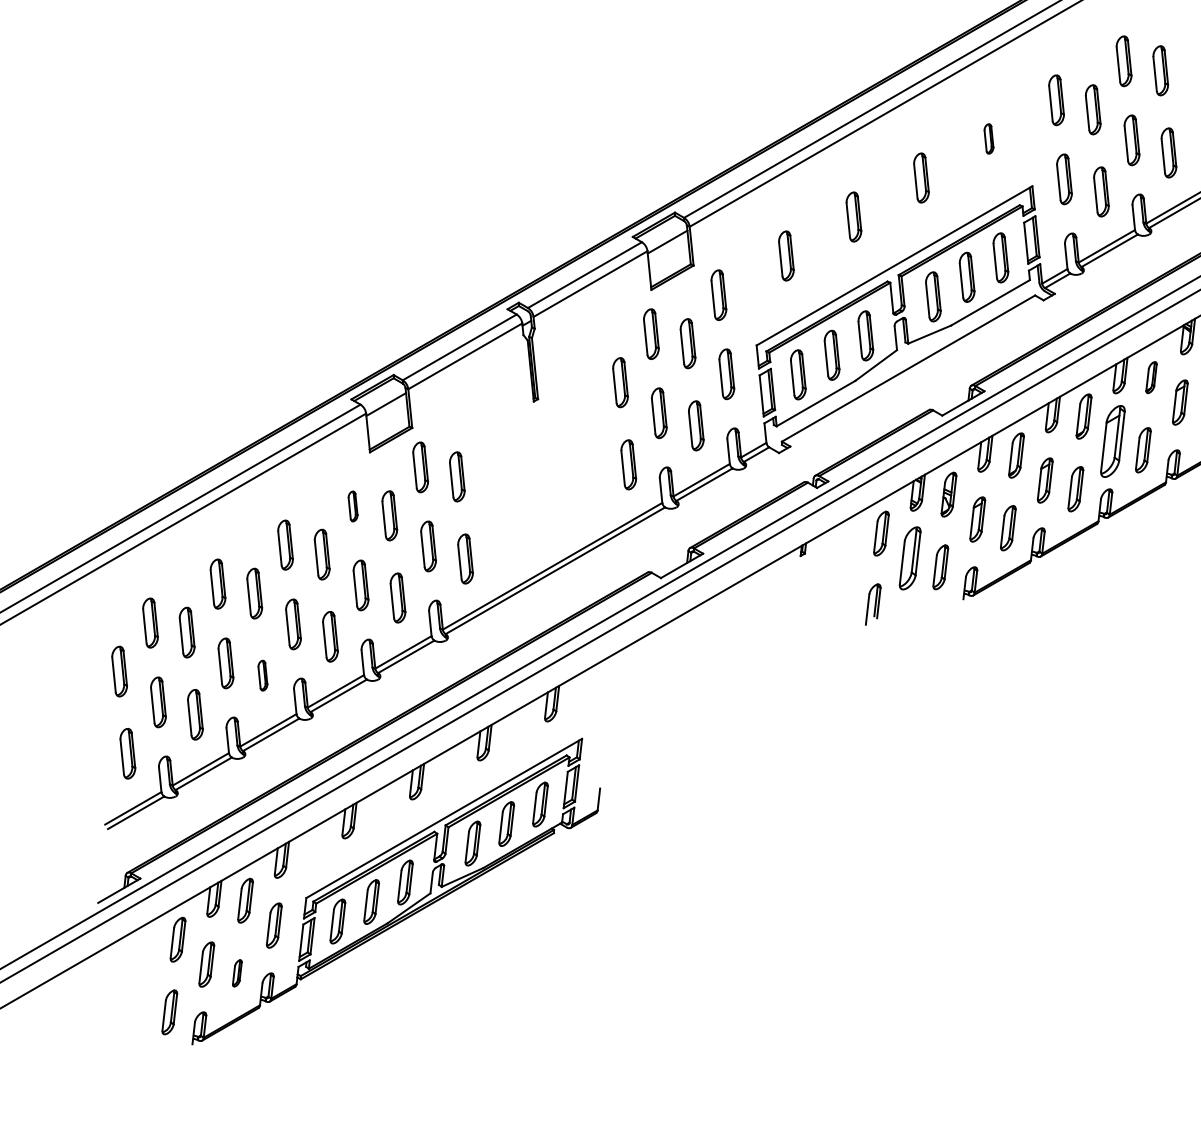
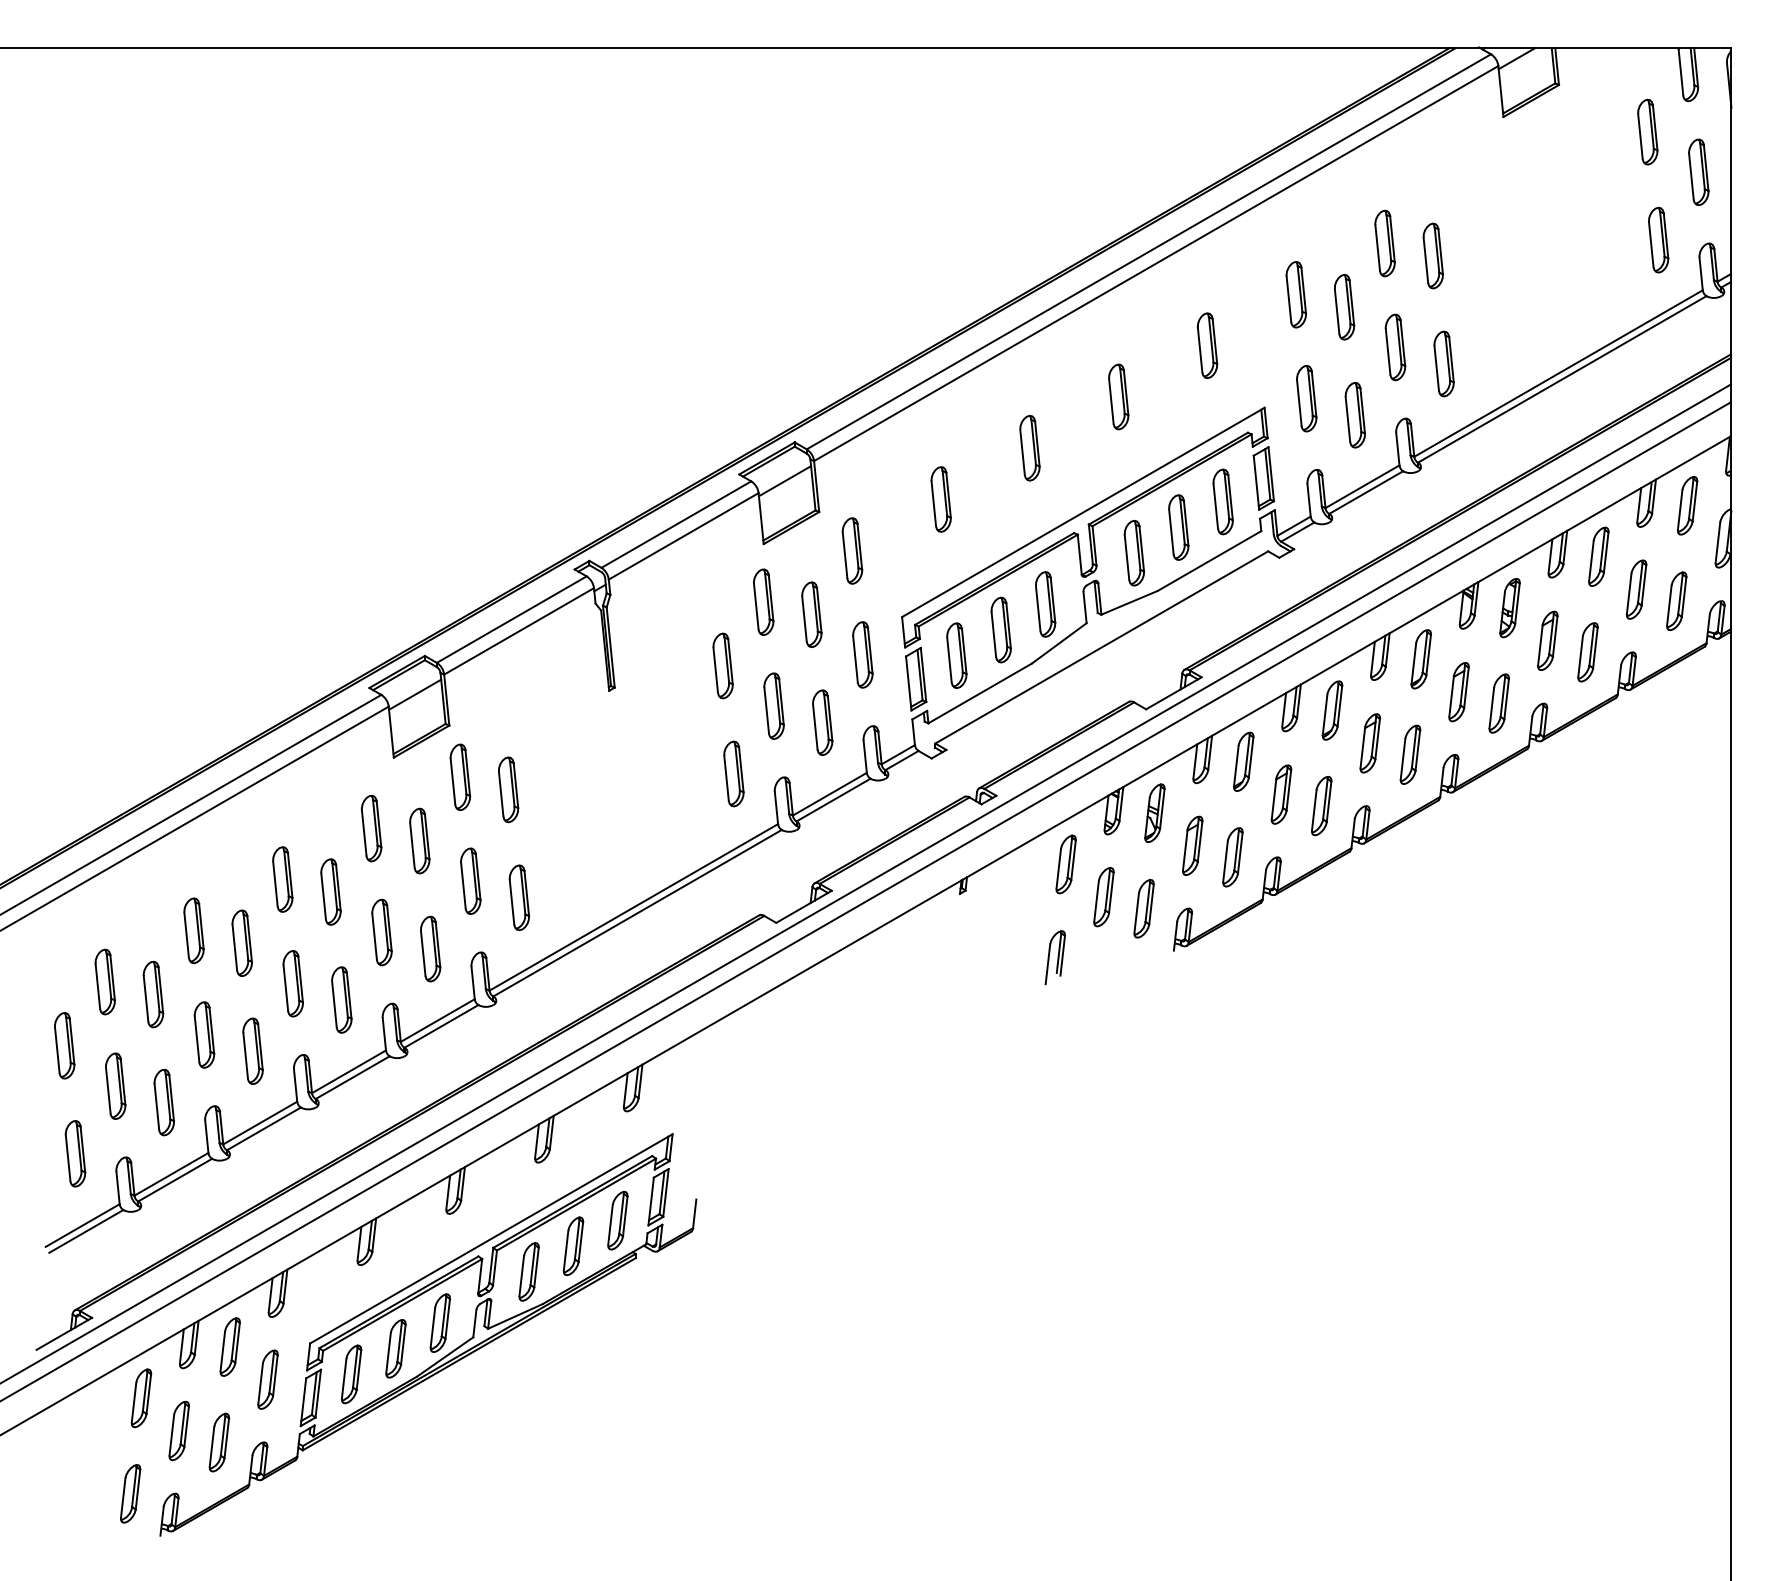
part: (988, 138) -> (1207, 345), size x1.67
part: (1151, 377) -> (1420, 659), size x1.43
part: (1112, 441) -> (1369, 743), size x0.62
part: (353, 506) -> (371, 828), size x1.67
part: (909, 558) -> (1103, 897), size x0.71
part: (262, 675) -> (252, 1050), size x1.67
part: (237, 973) -> (219, 1442), size x1.67

